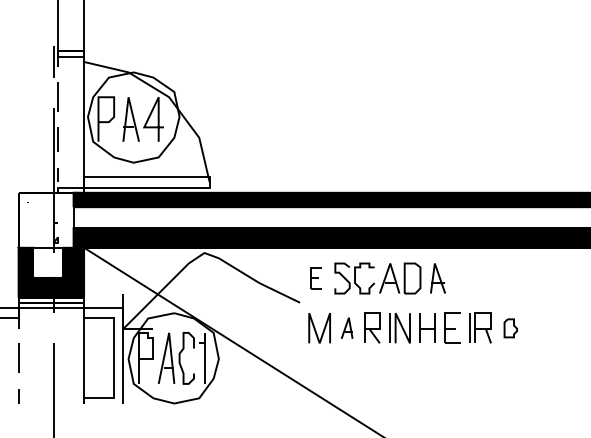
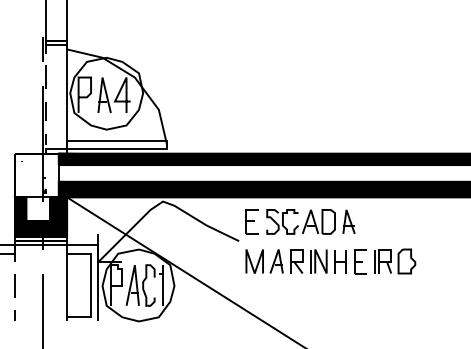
part: (316, 278) -> (252, 221), size x1.43
part: (346, 328) -> (276, 261), size x1.43
part: (510, 328) -> (406, 261), size x1.67

